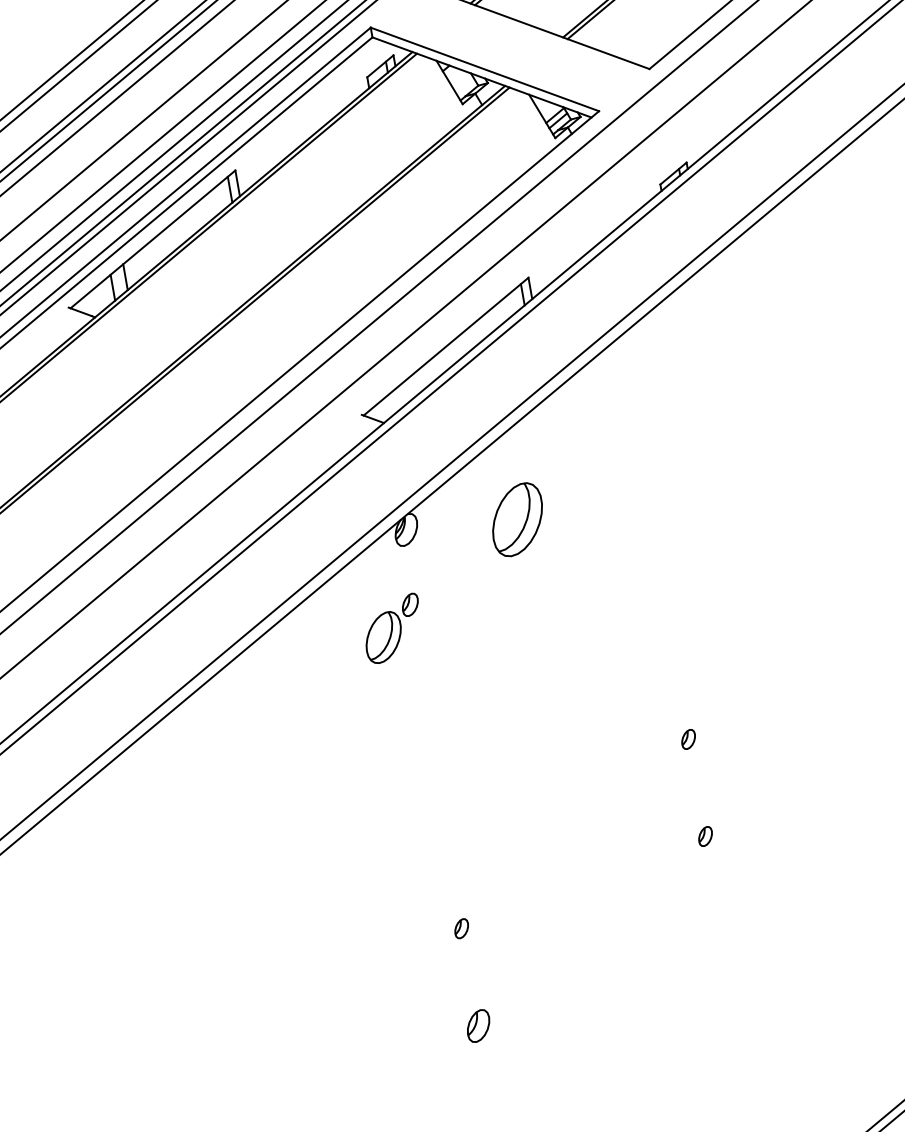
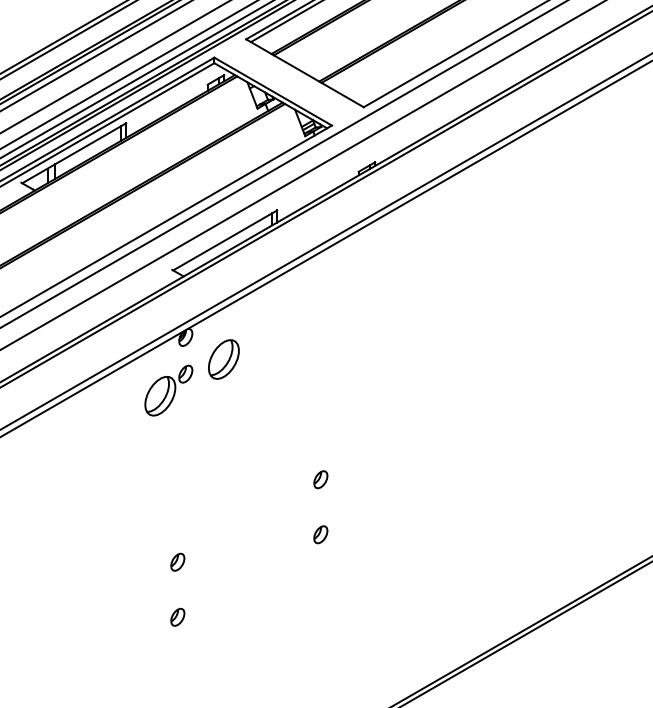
part: (516, 519) -> (223, 359), moved
part: (392, 628) -> (168, 390), size x1.43
part: (687, 738) -> (320, 479), size x1.67
part: (704, 836) -> (320, 534), size x1.67
part: (460, 927) -> (177, 561), size x1.67

